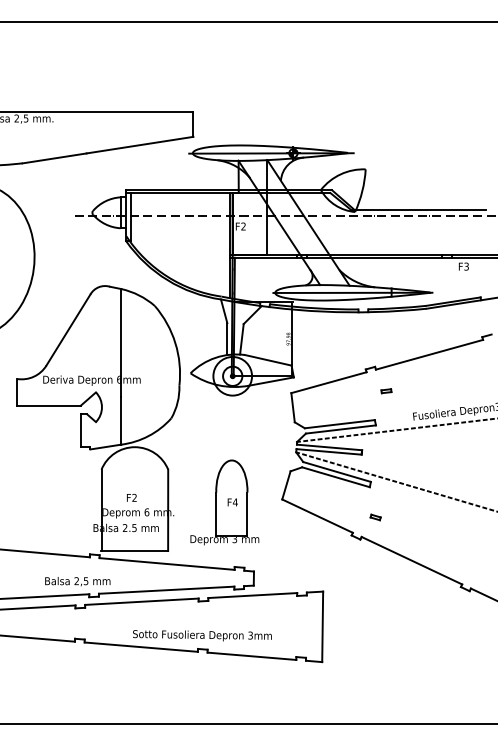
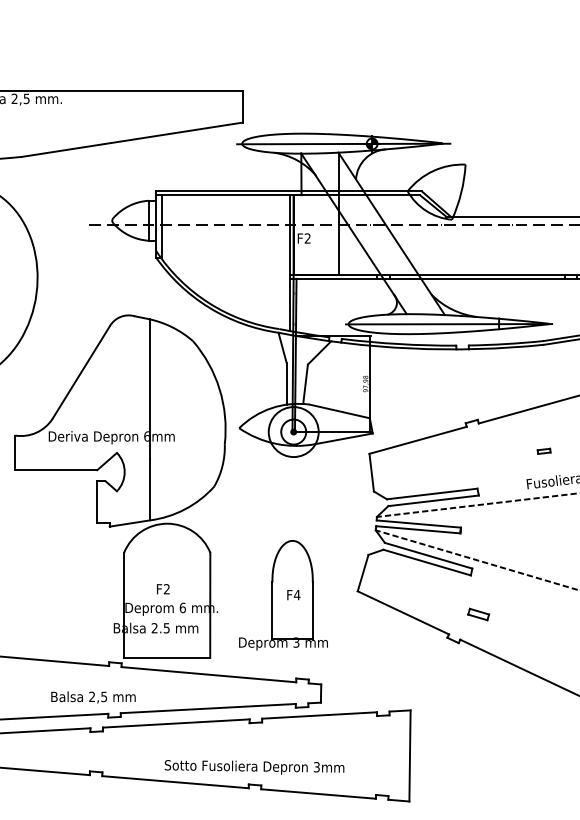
part: (386, 391) -> (544, 451), moved
part: (375, 517) -> (478, 614), size x1.6

